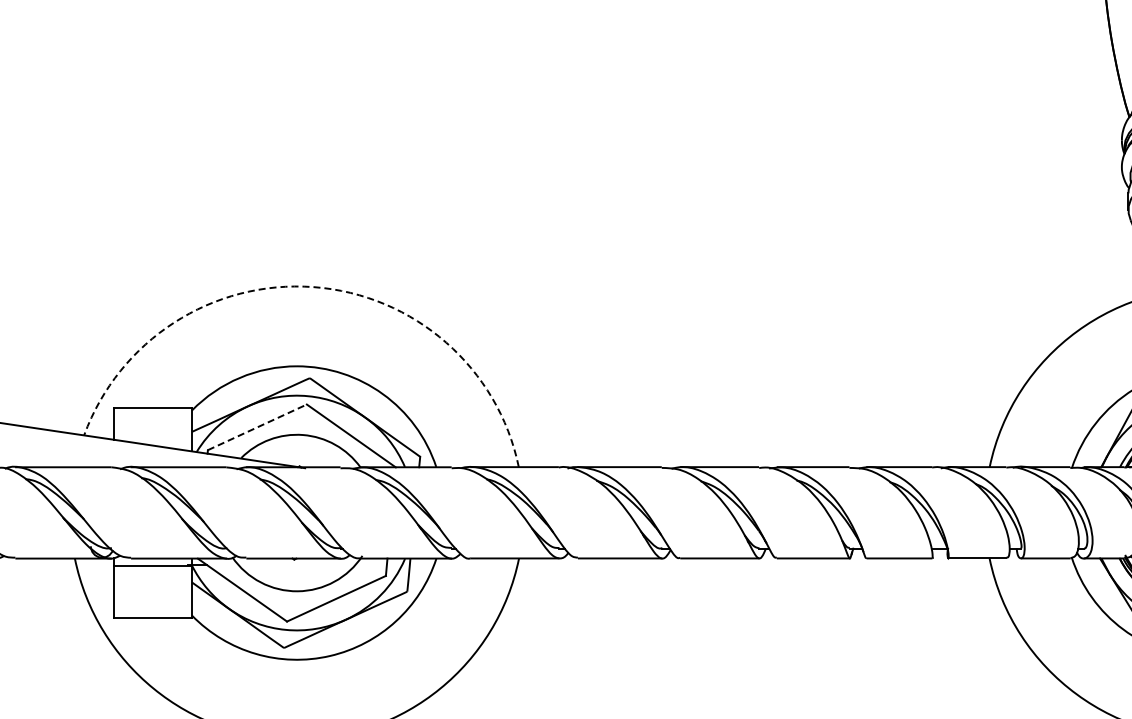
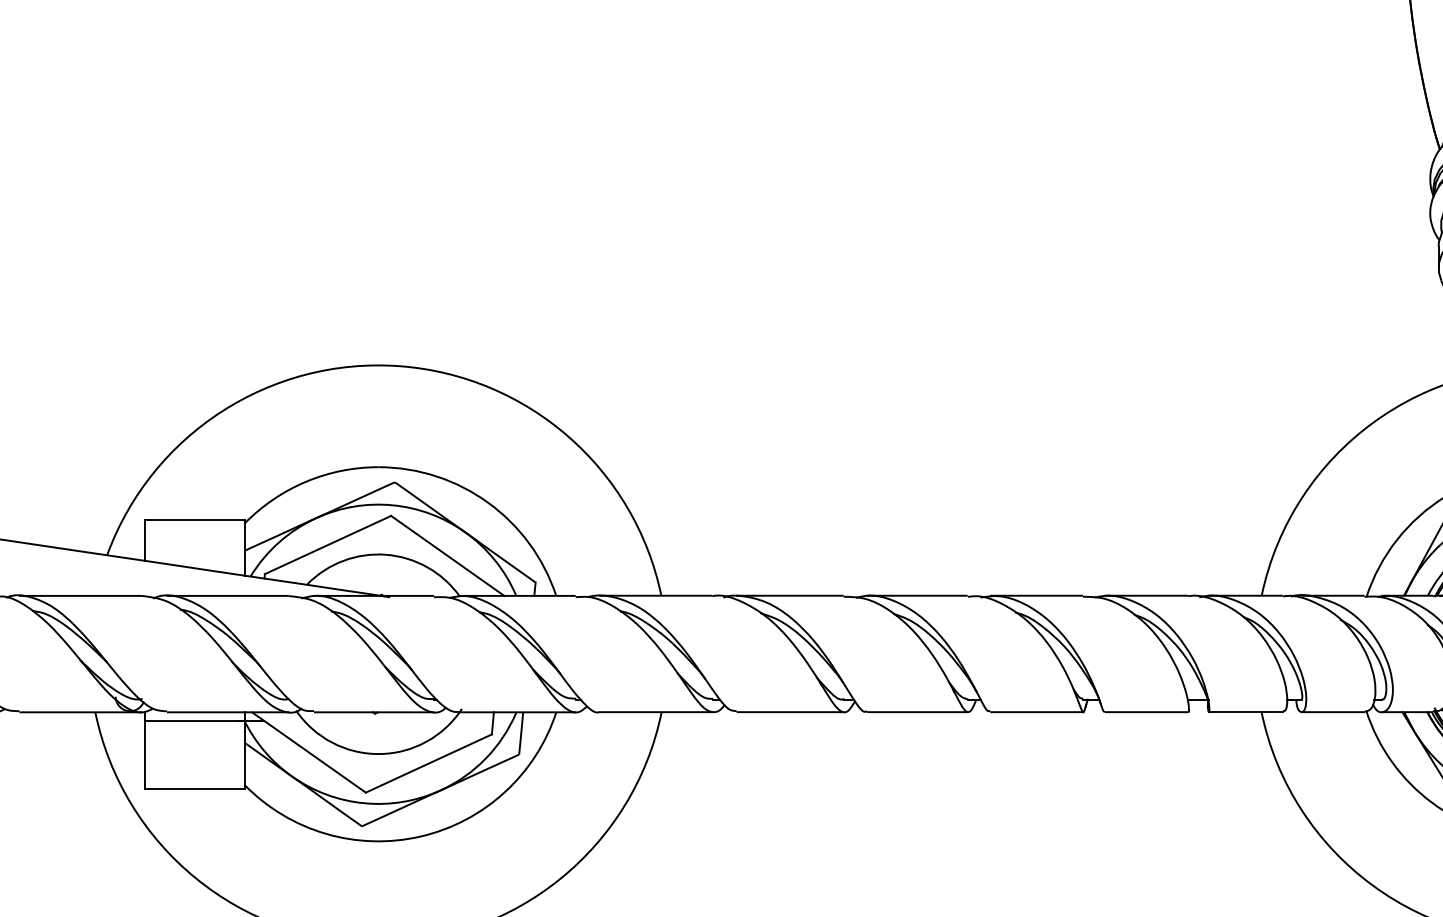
arc: (313, 287) -> (399, 366), dashed -> solid
line: (257, 427) -> (328, 545), dashed -> solid

